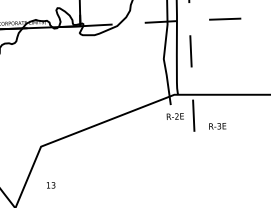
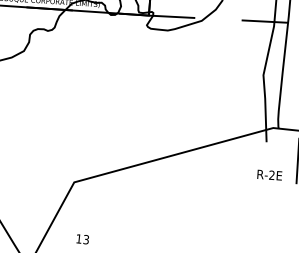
text: (174, 116) -> (268, 174), moved

